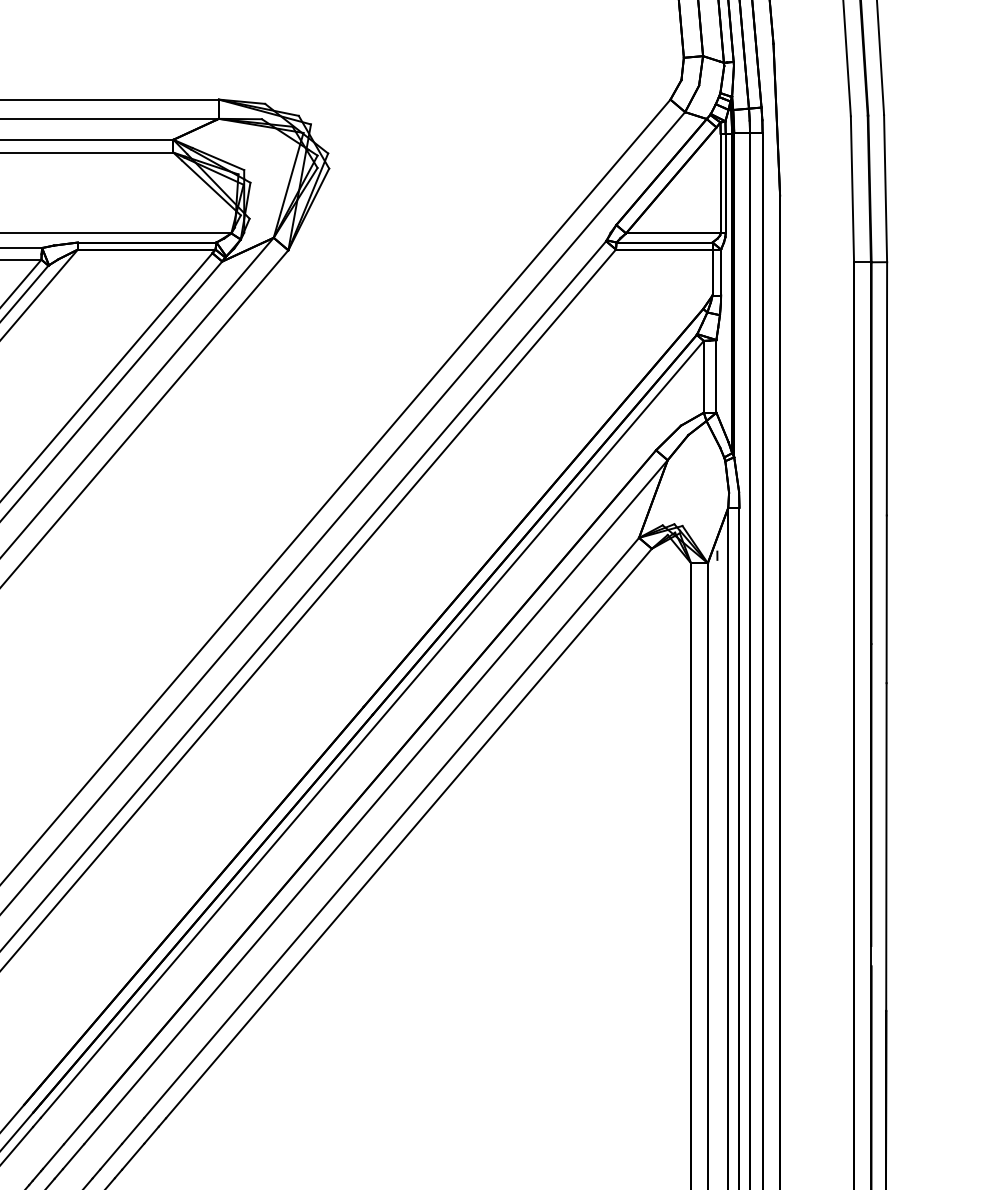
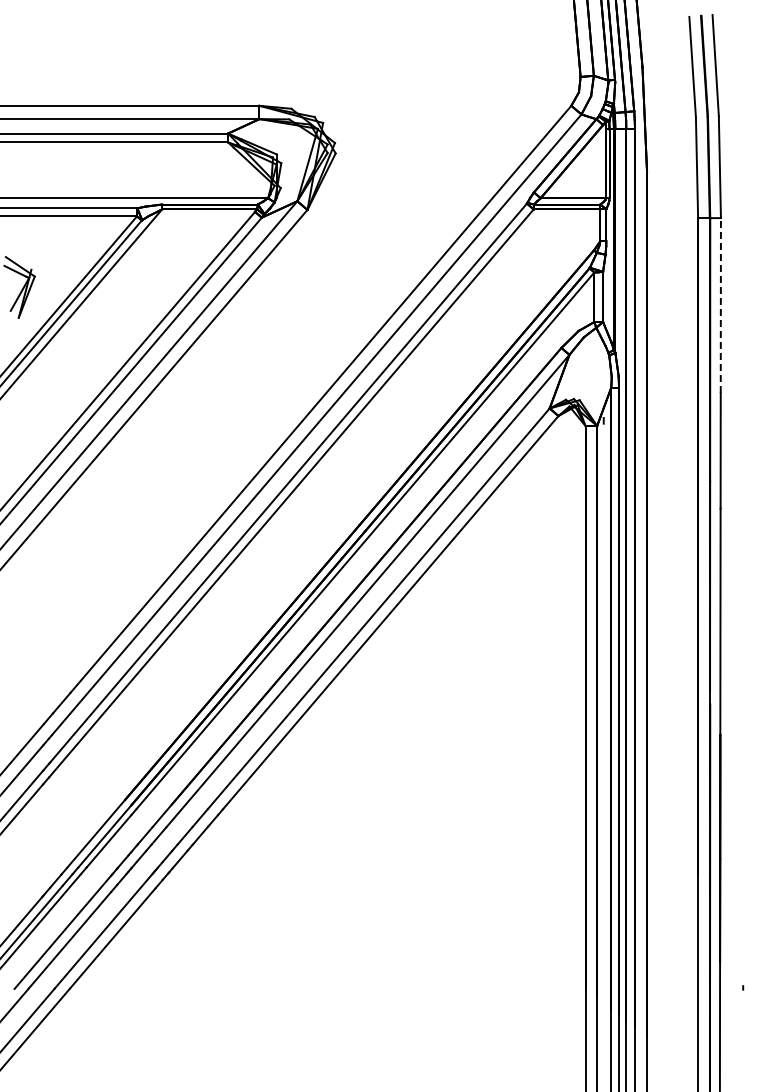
line: (886, 388) -> (720, 305), solid -> dashed

